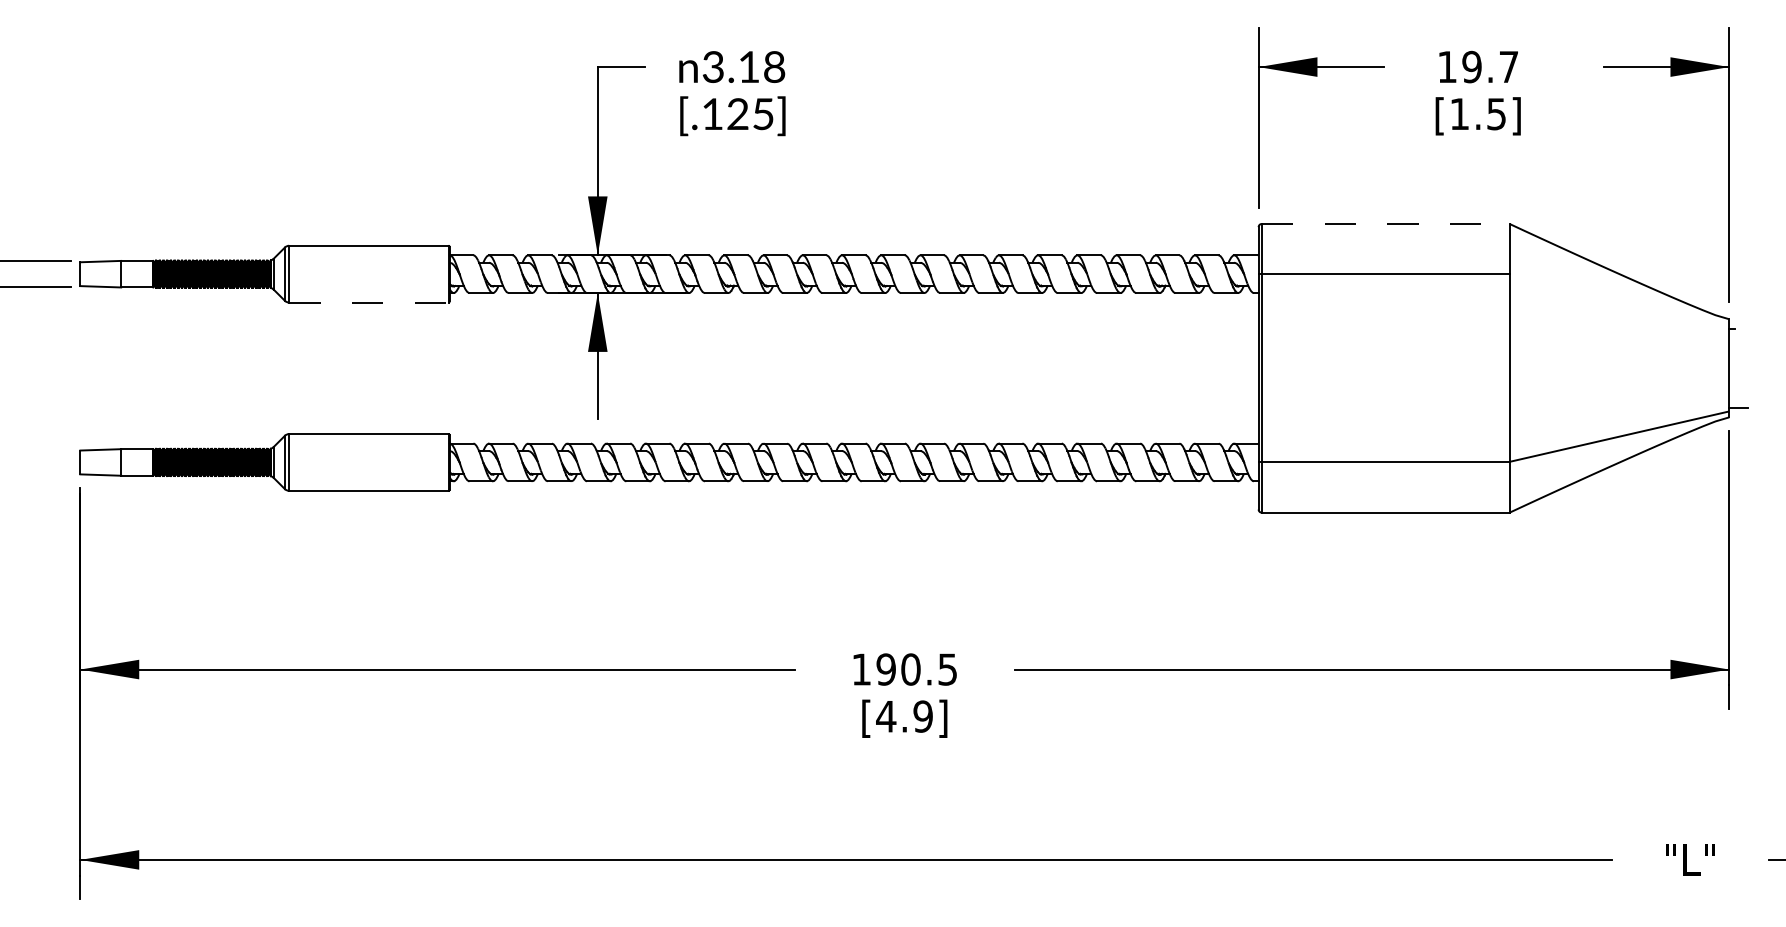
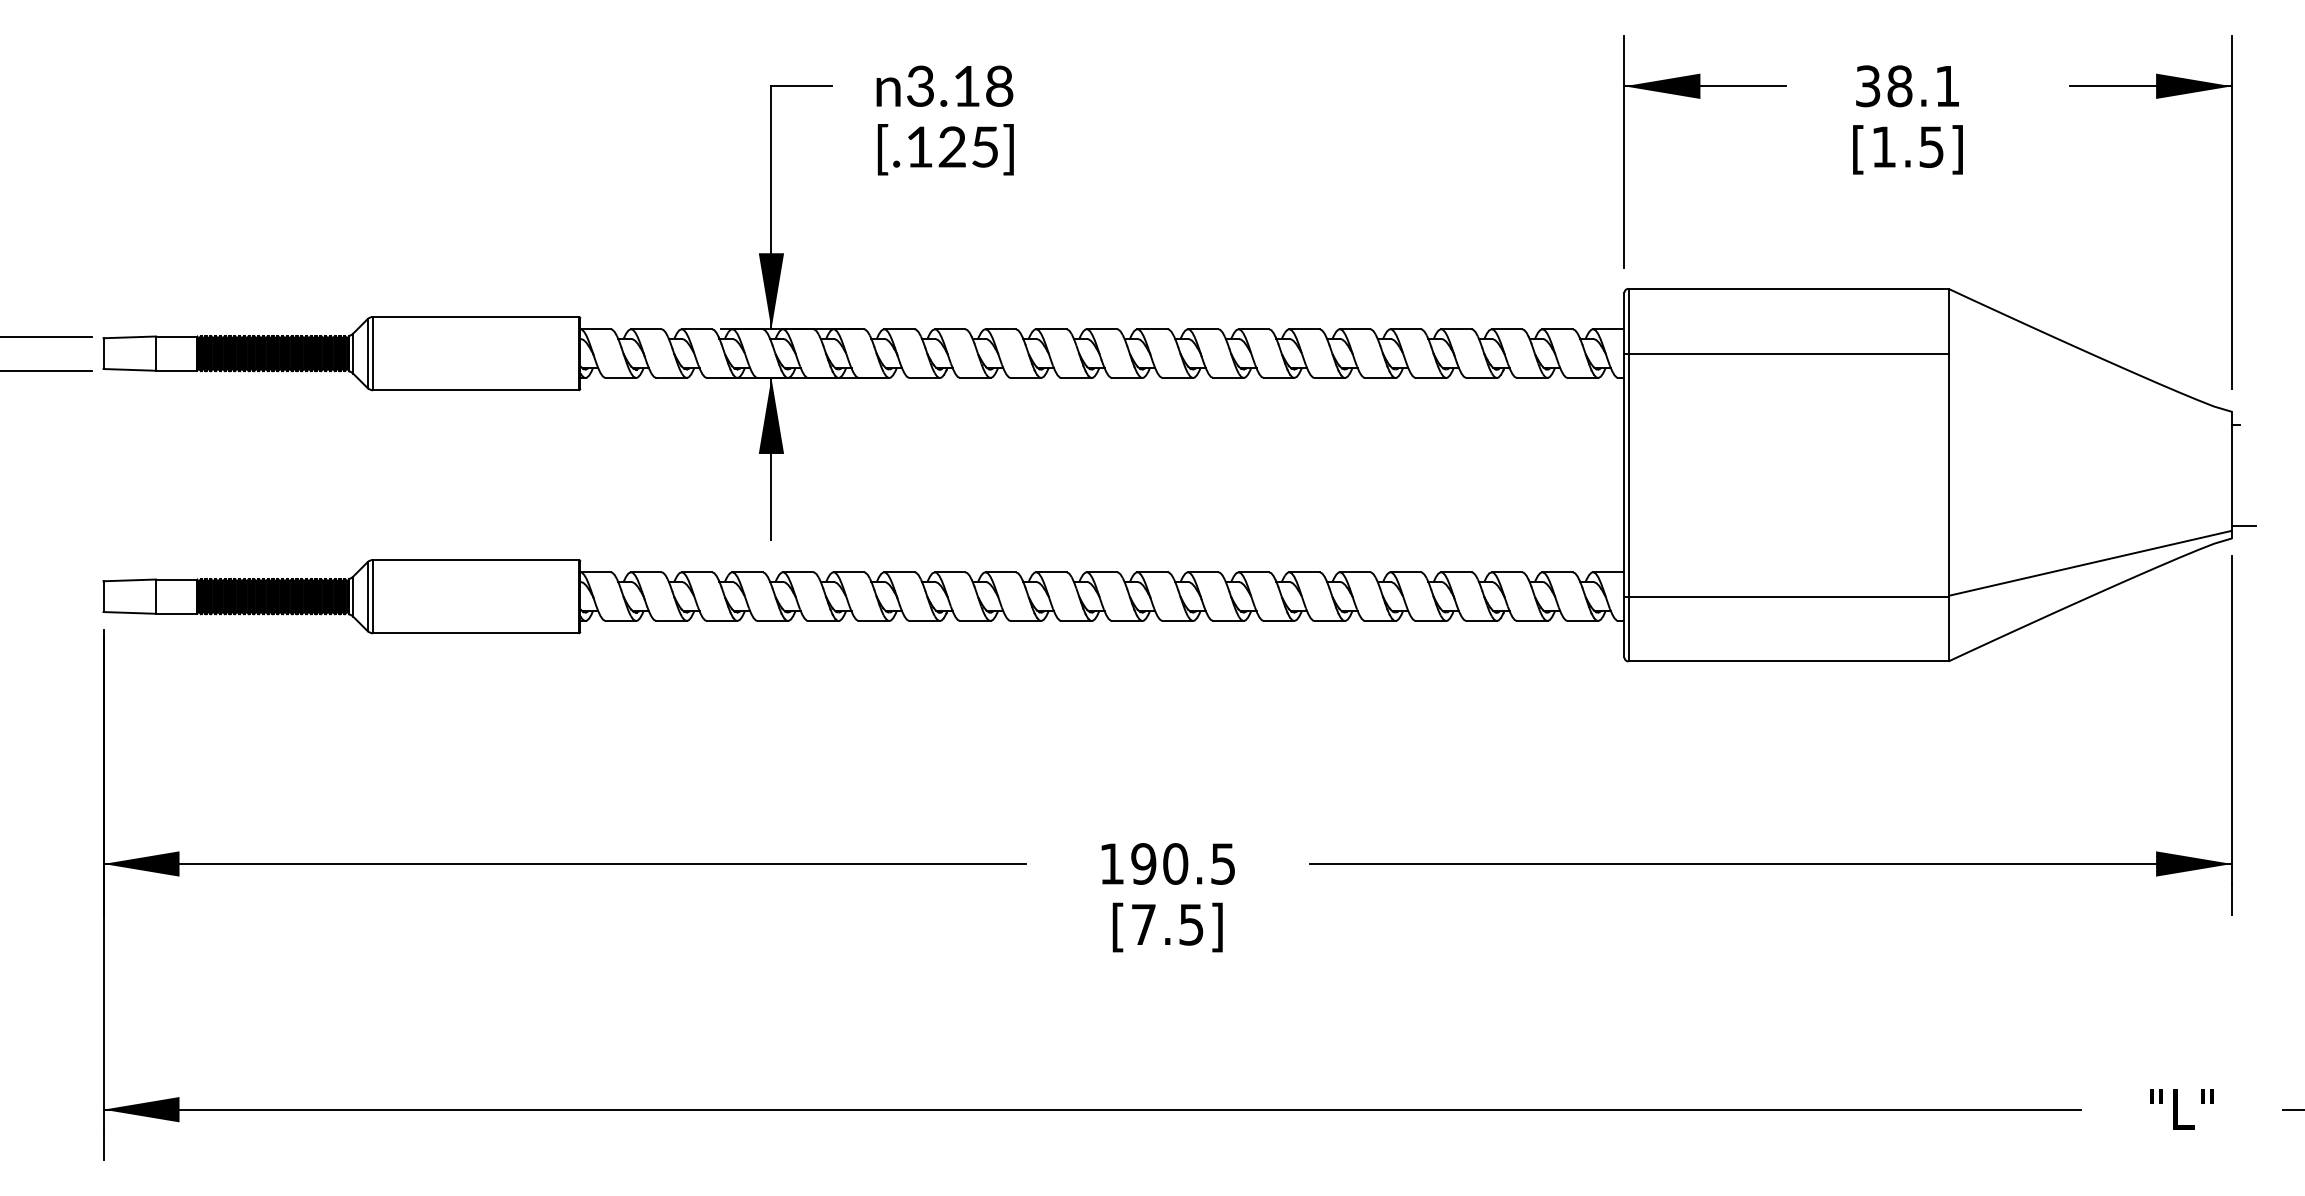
text: (1477, 67) -> (1907, 86), 19.7 -> 38.1
line: (1385, 223) -> (1788, 288), dashed -> solid
line: (368, 302) -> (475, 390), dashed -> solid
text: (903, 716) -> (1166, 924), [4.9] -> [7.5]

